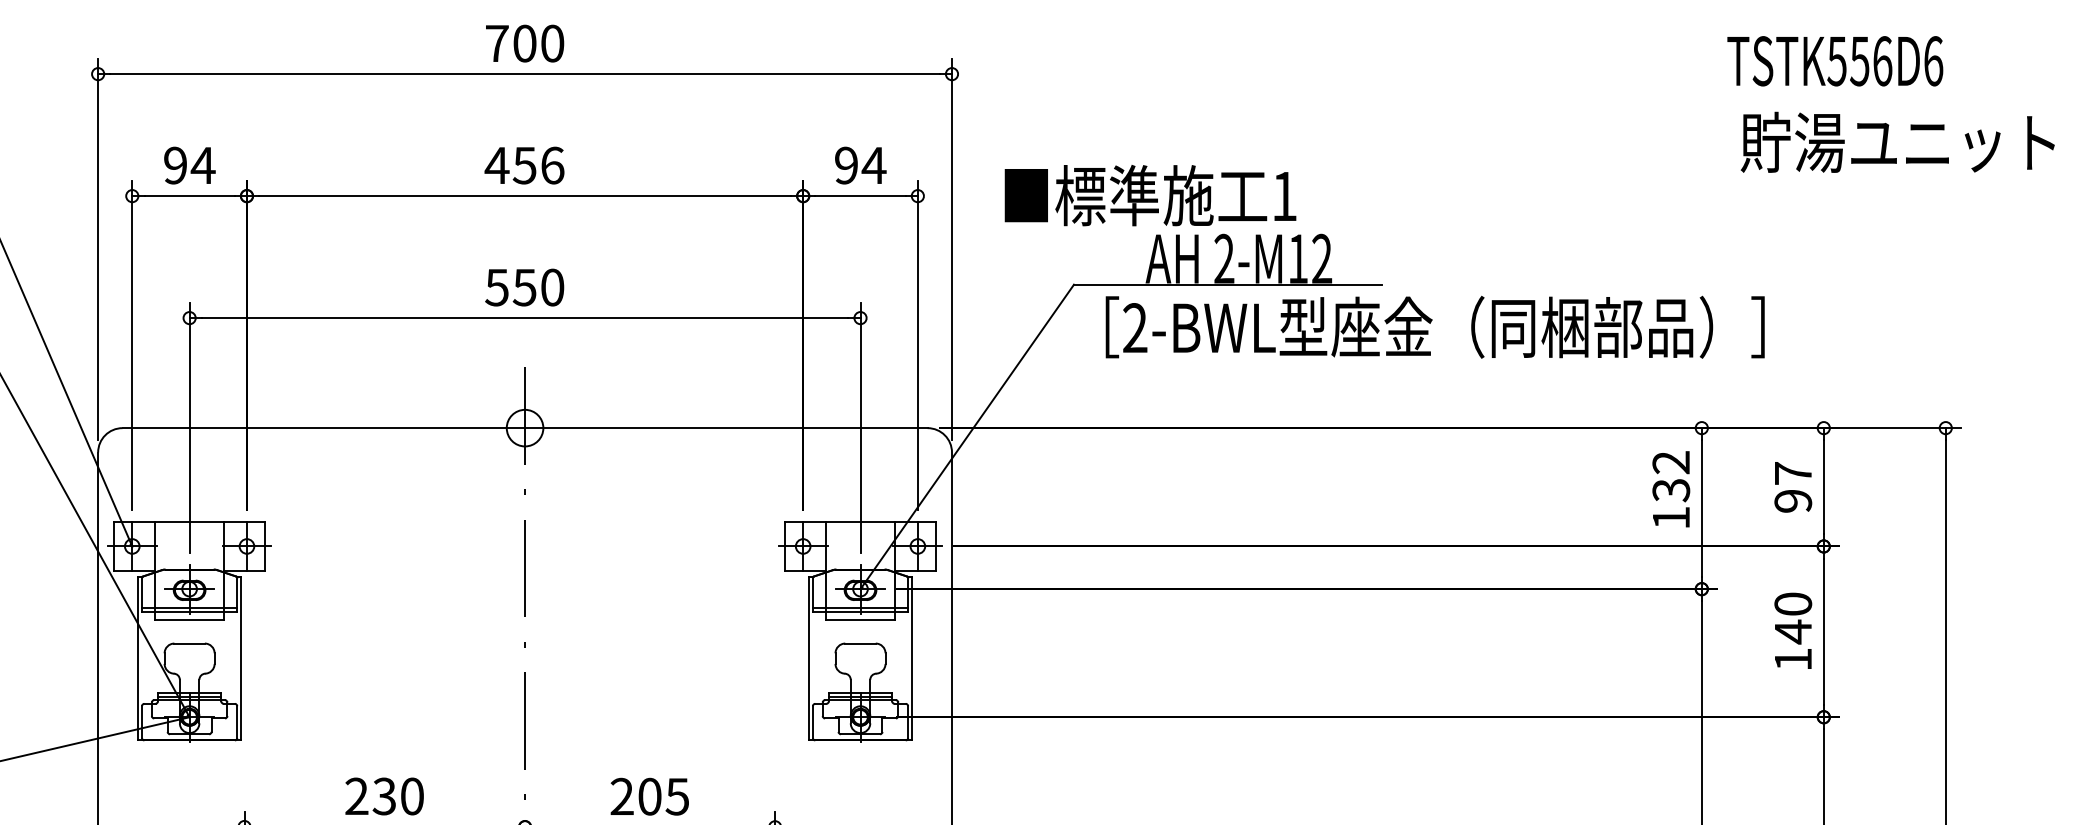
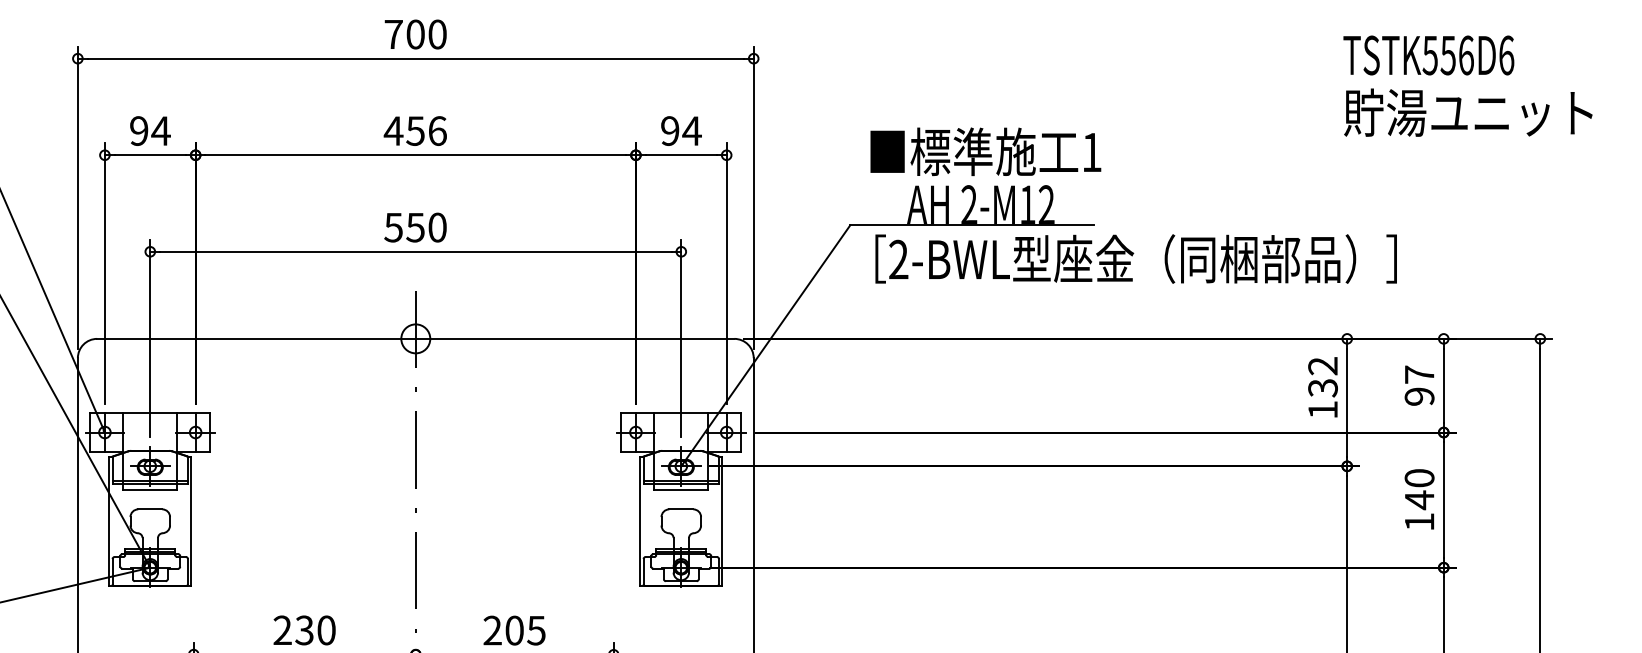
text: (1834, 61) -> (1428, 55), moved
text: (1898, 142) -> (1468, 112), moved
text: (1150, 195) -> (985, 151), moved

